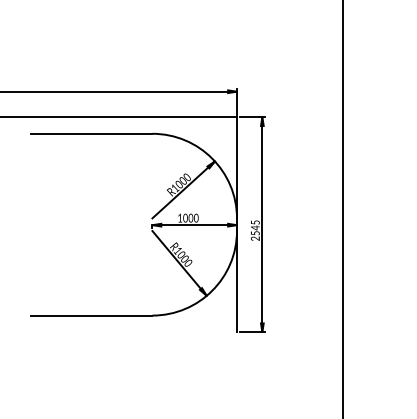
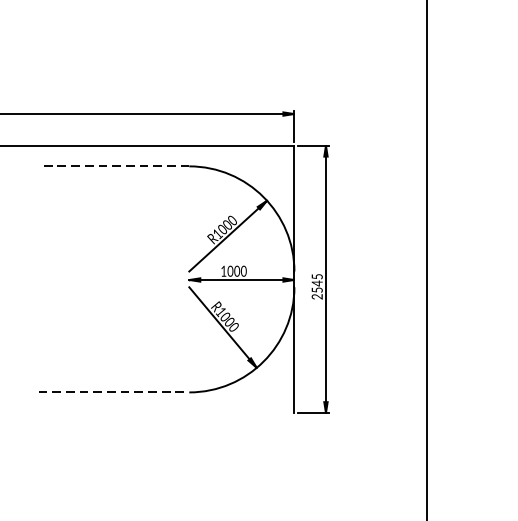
line: (91, 133) -> (113, 166), solid -> dashed
line: (91, 315) -> (113, 392), solid -> dashed

